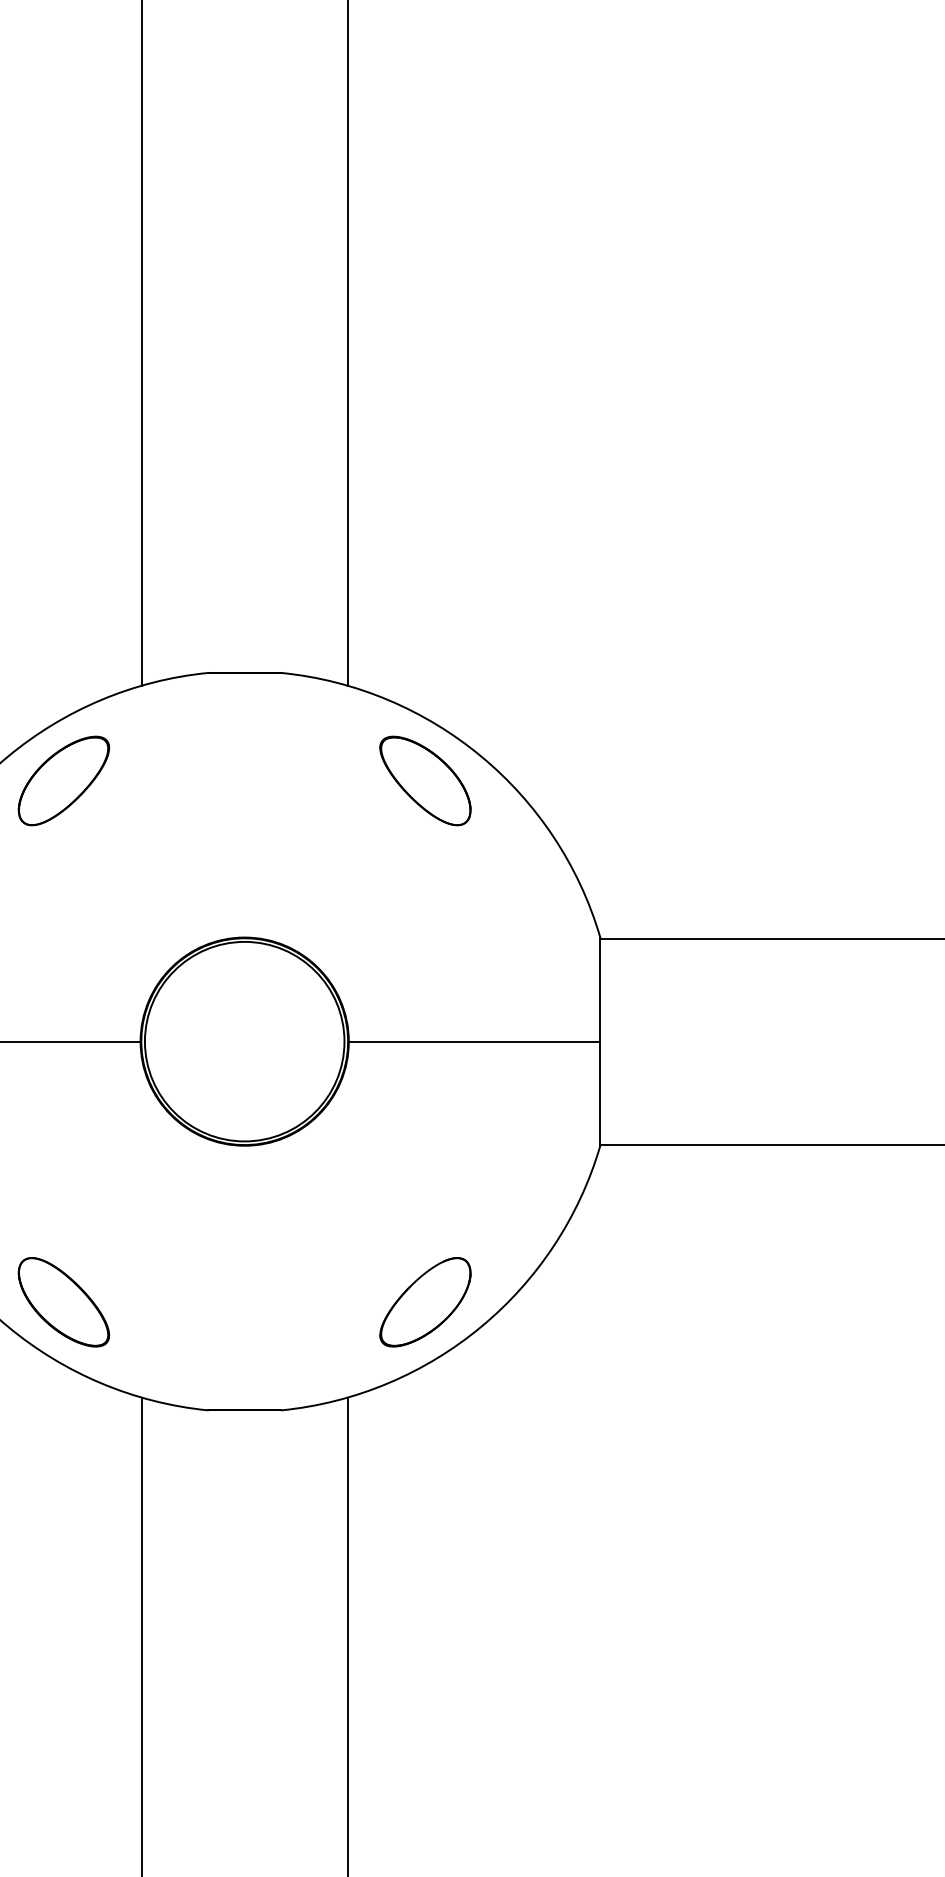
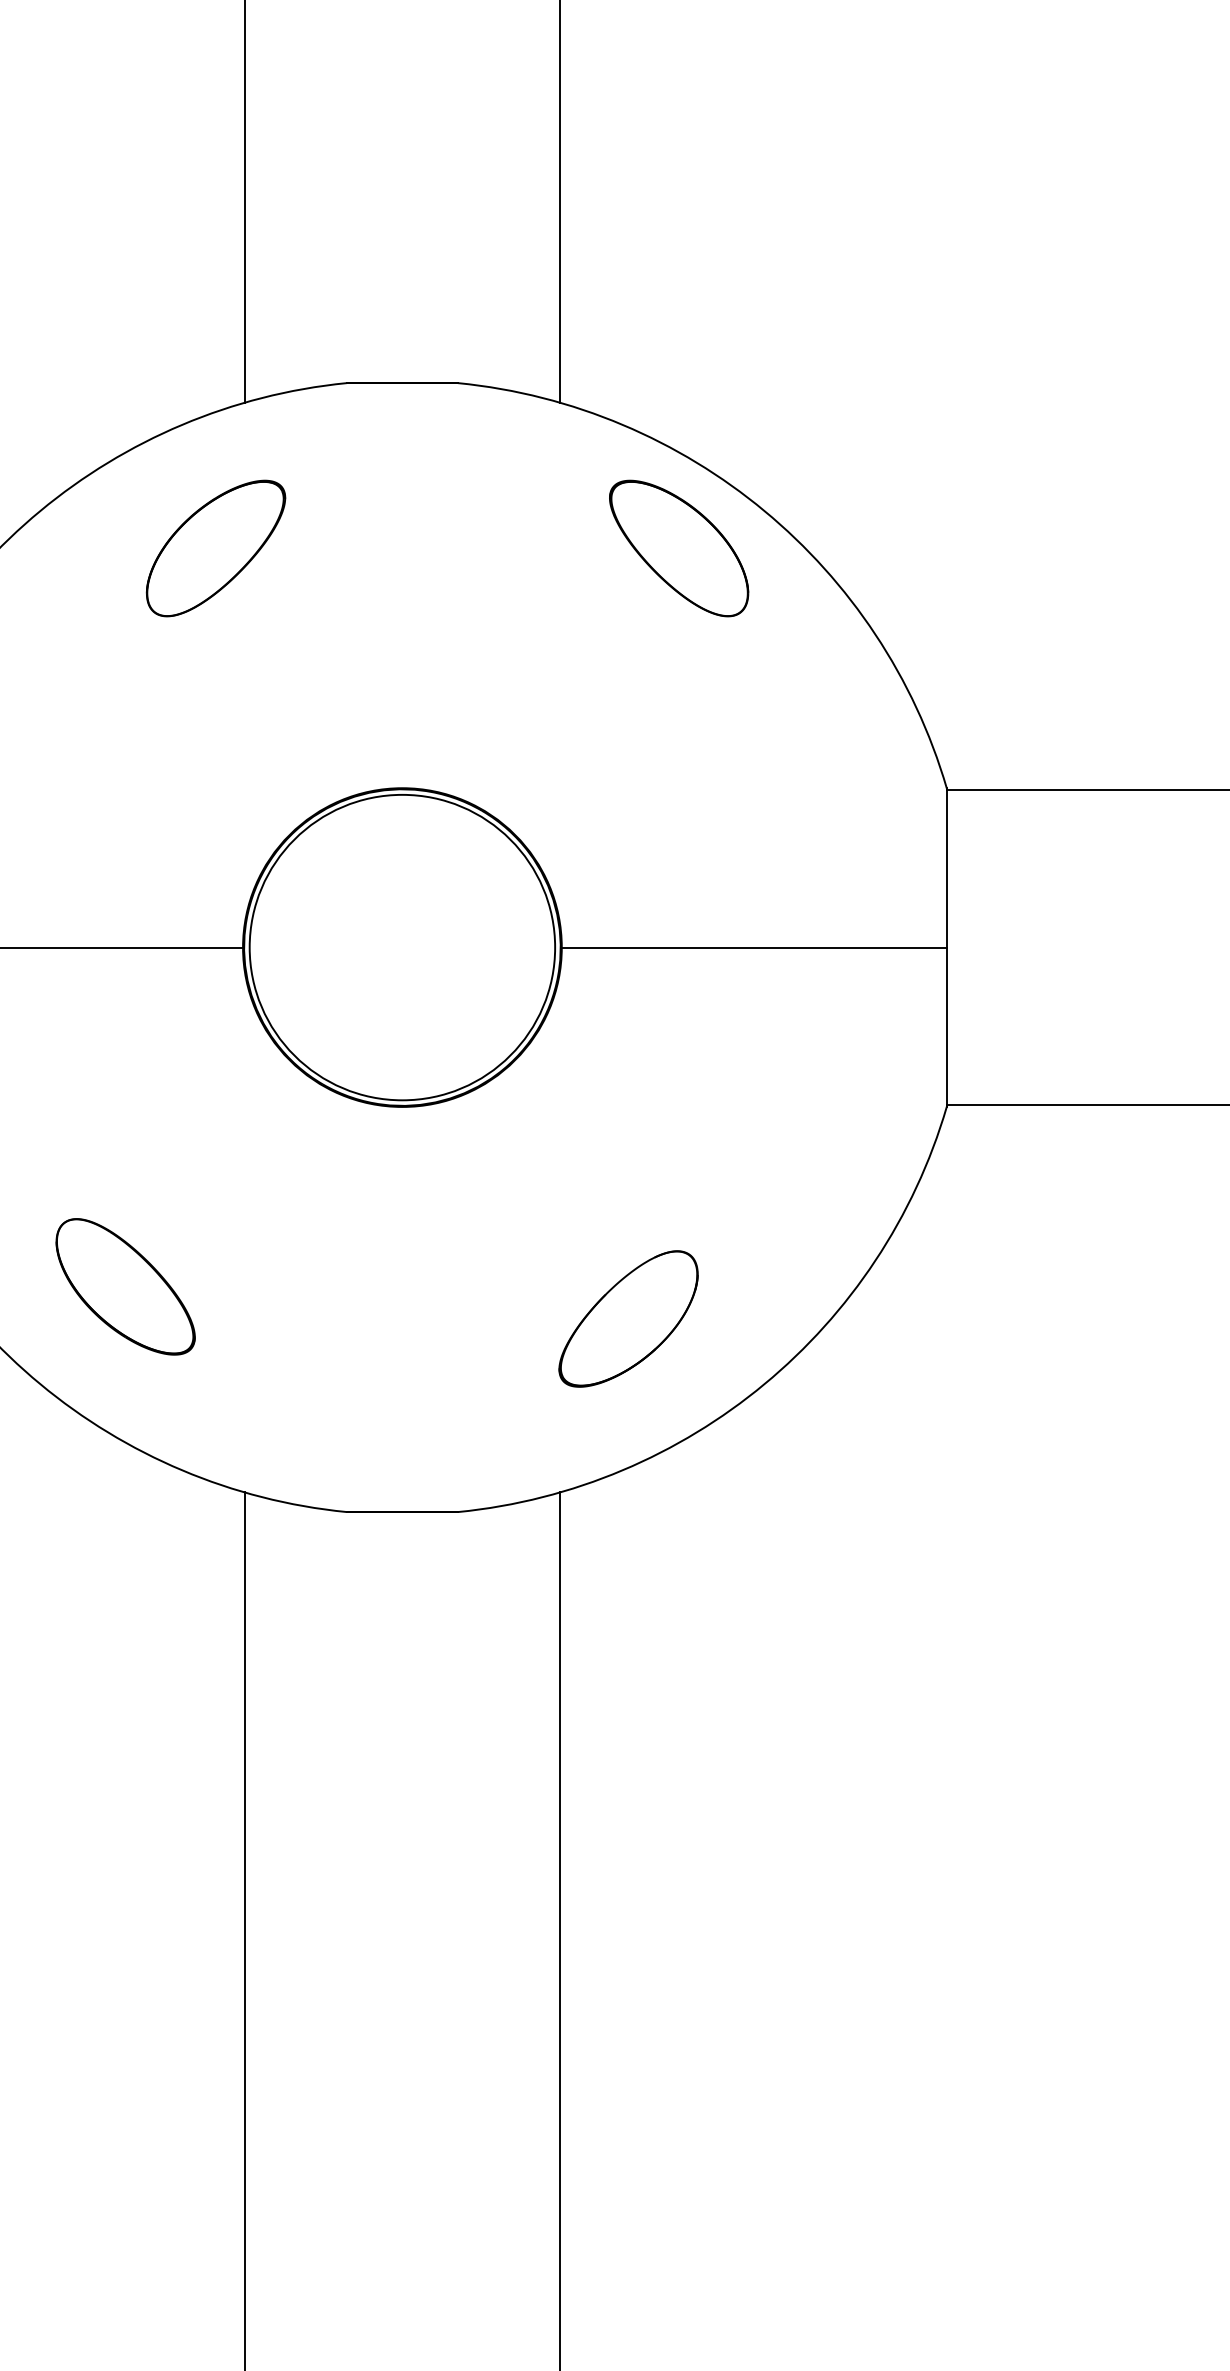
part: (63, 780) -> (215, 547), moved
part: (63, 1302) -> (125, 1287), moved
part: (425, 1302) -> (628, 1319), moved

